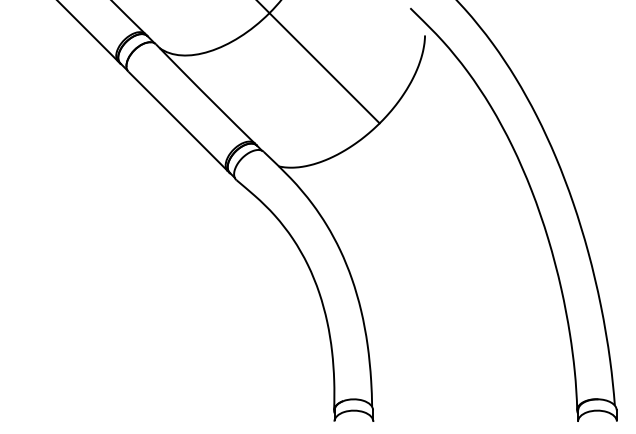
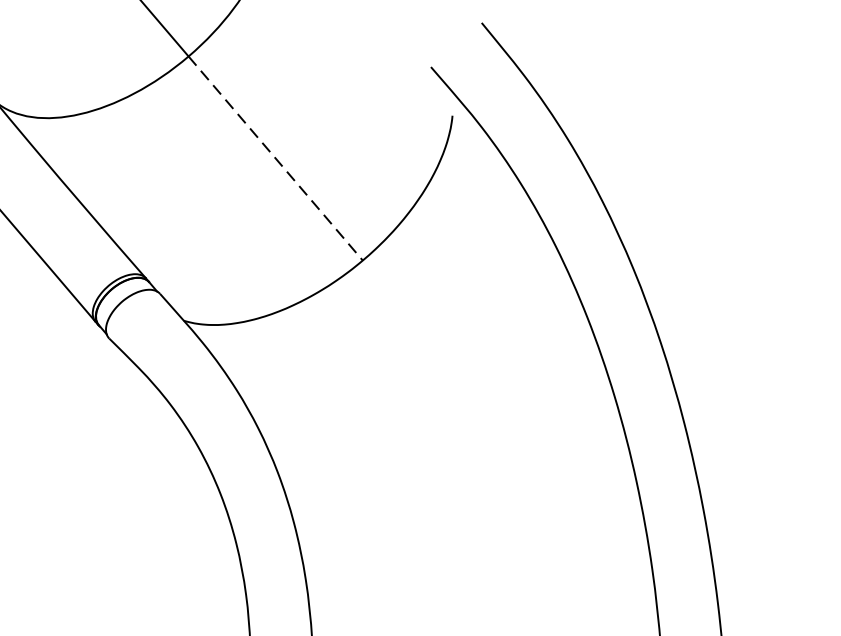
line: (324, 68) -> (275, 158), solid -> dashed

